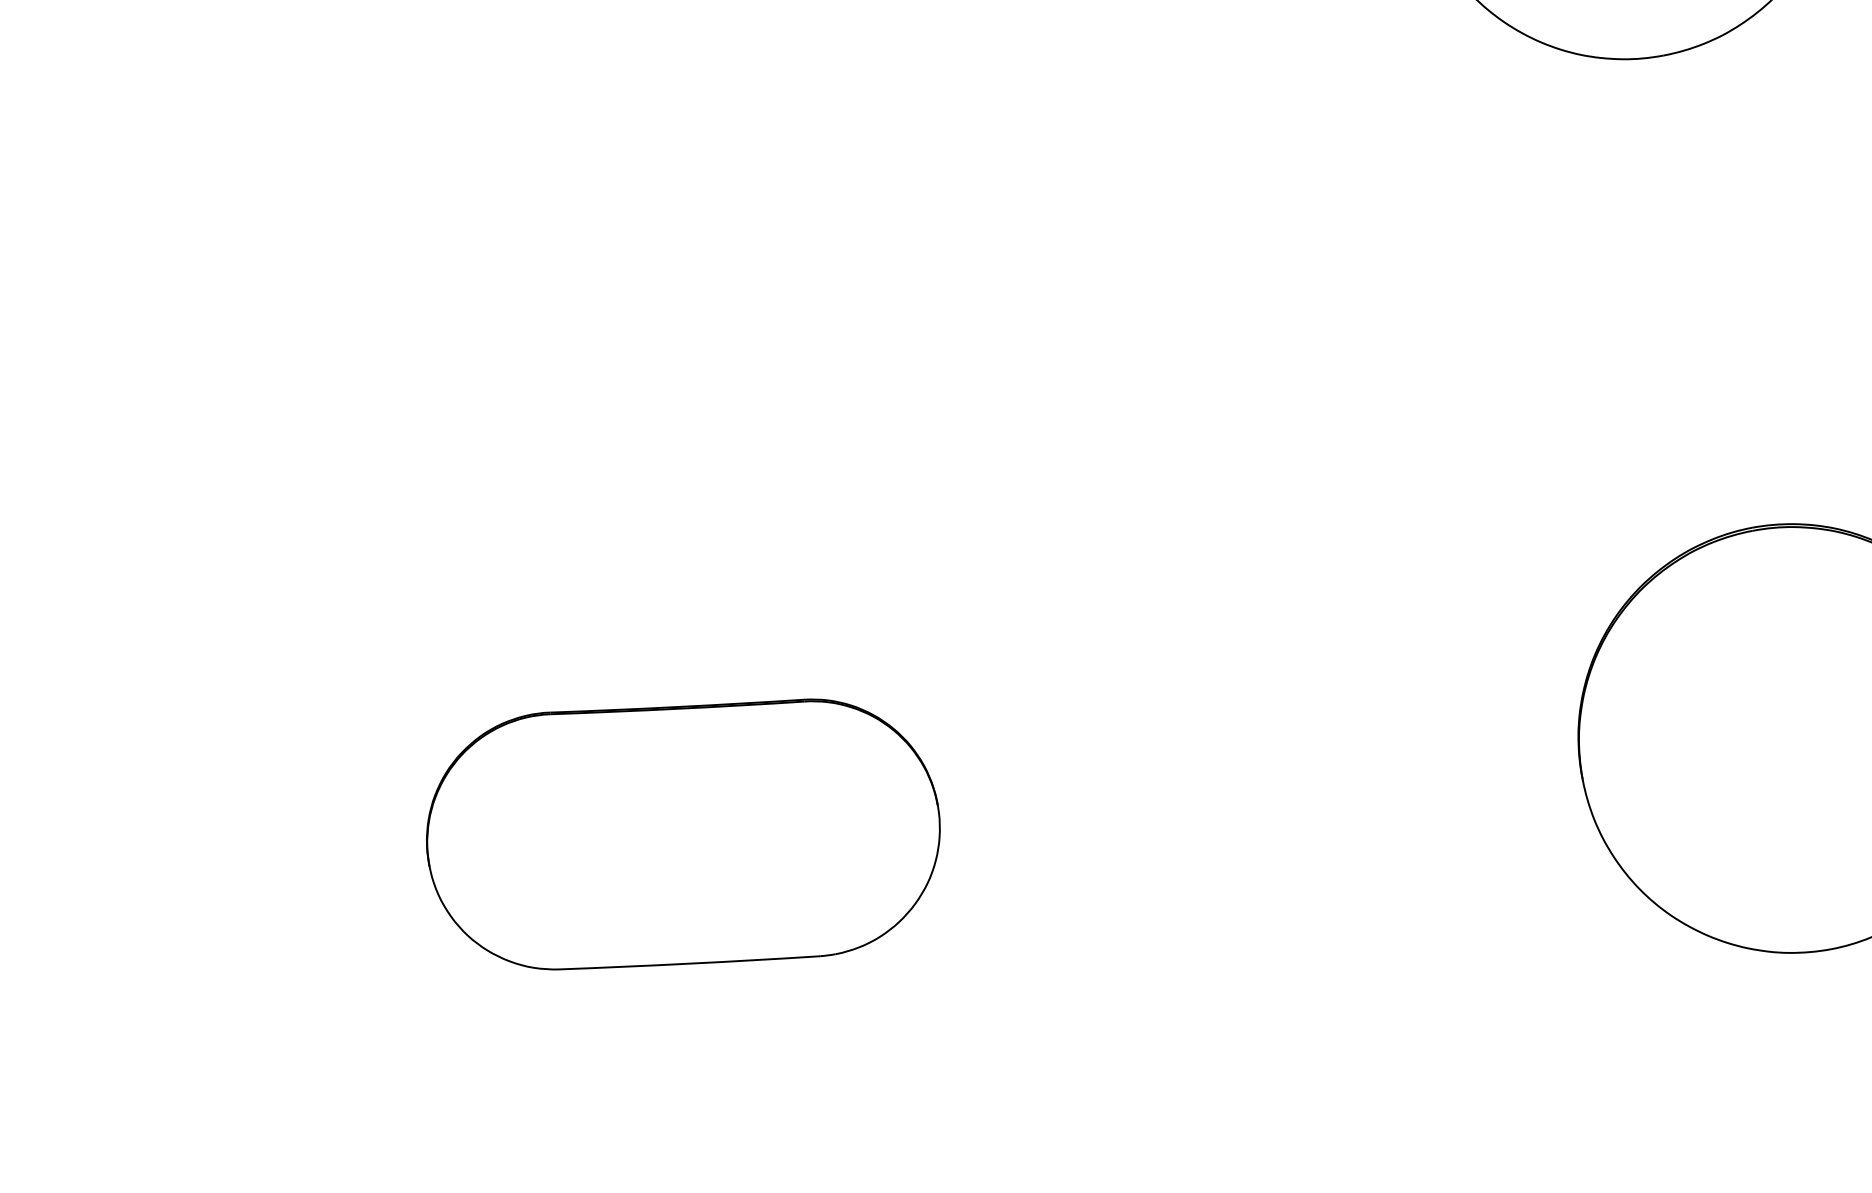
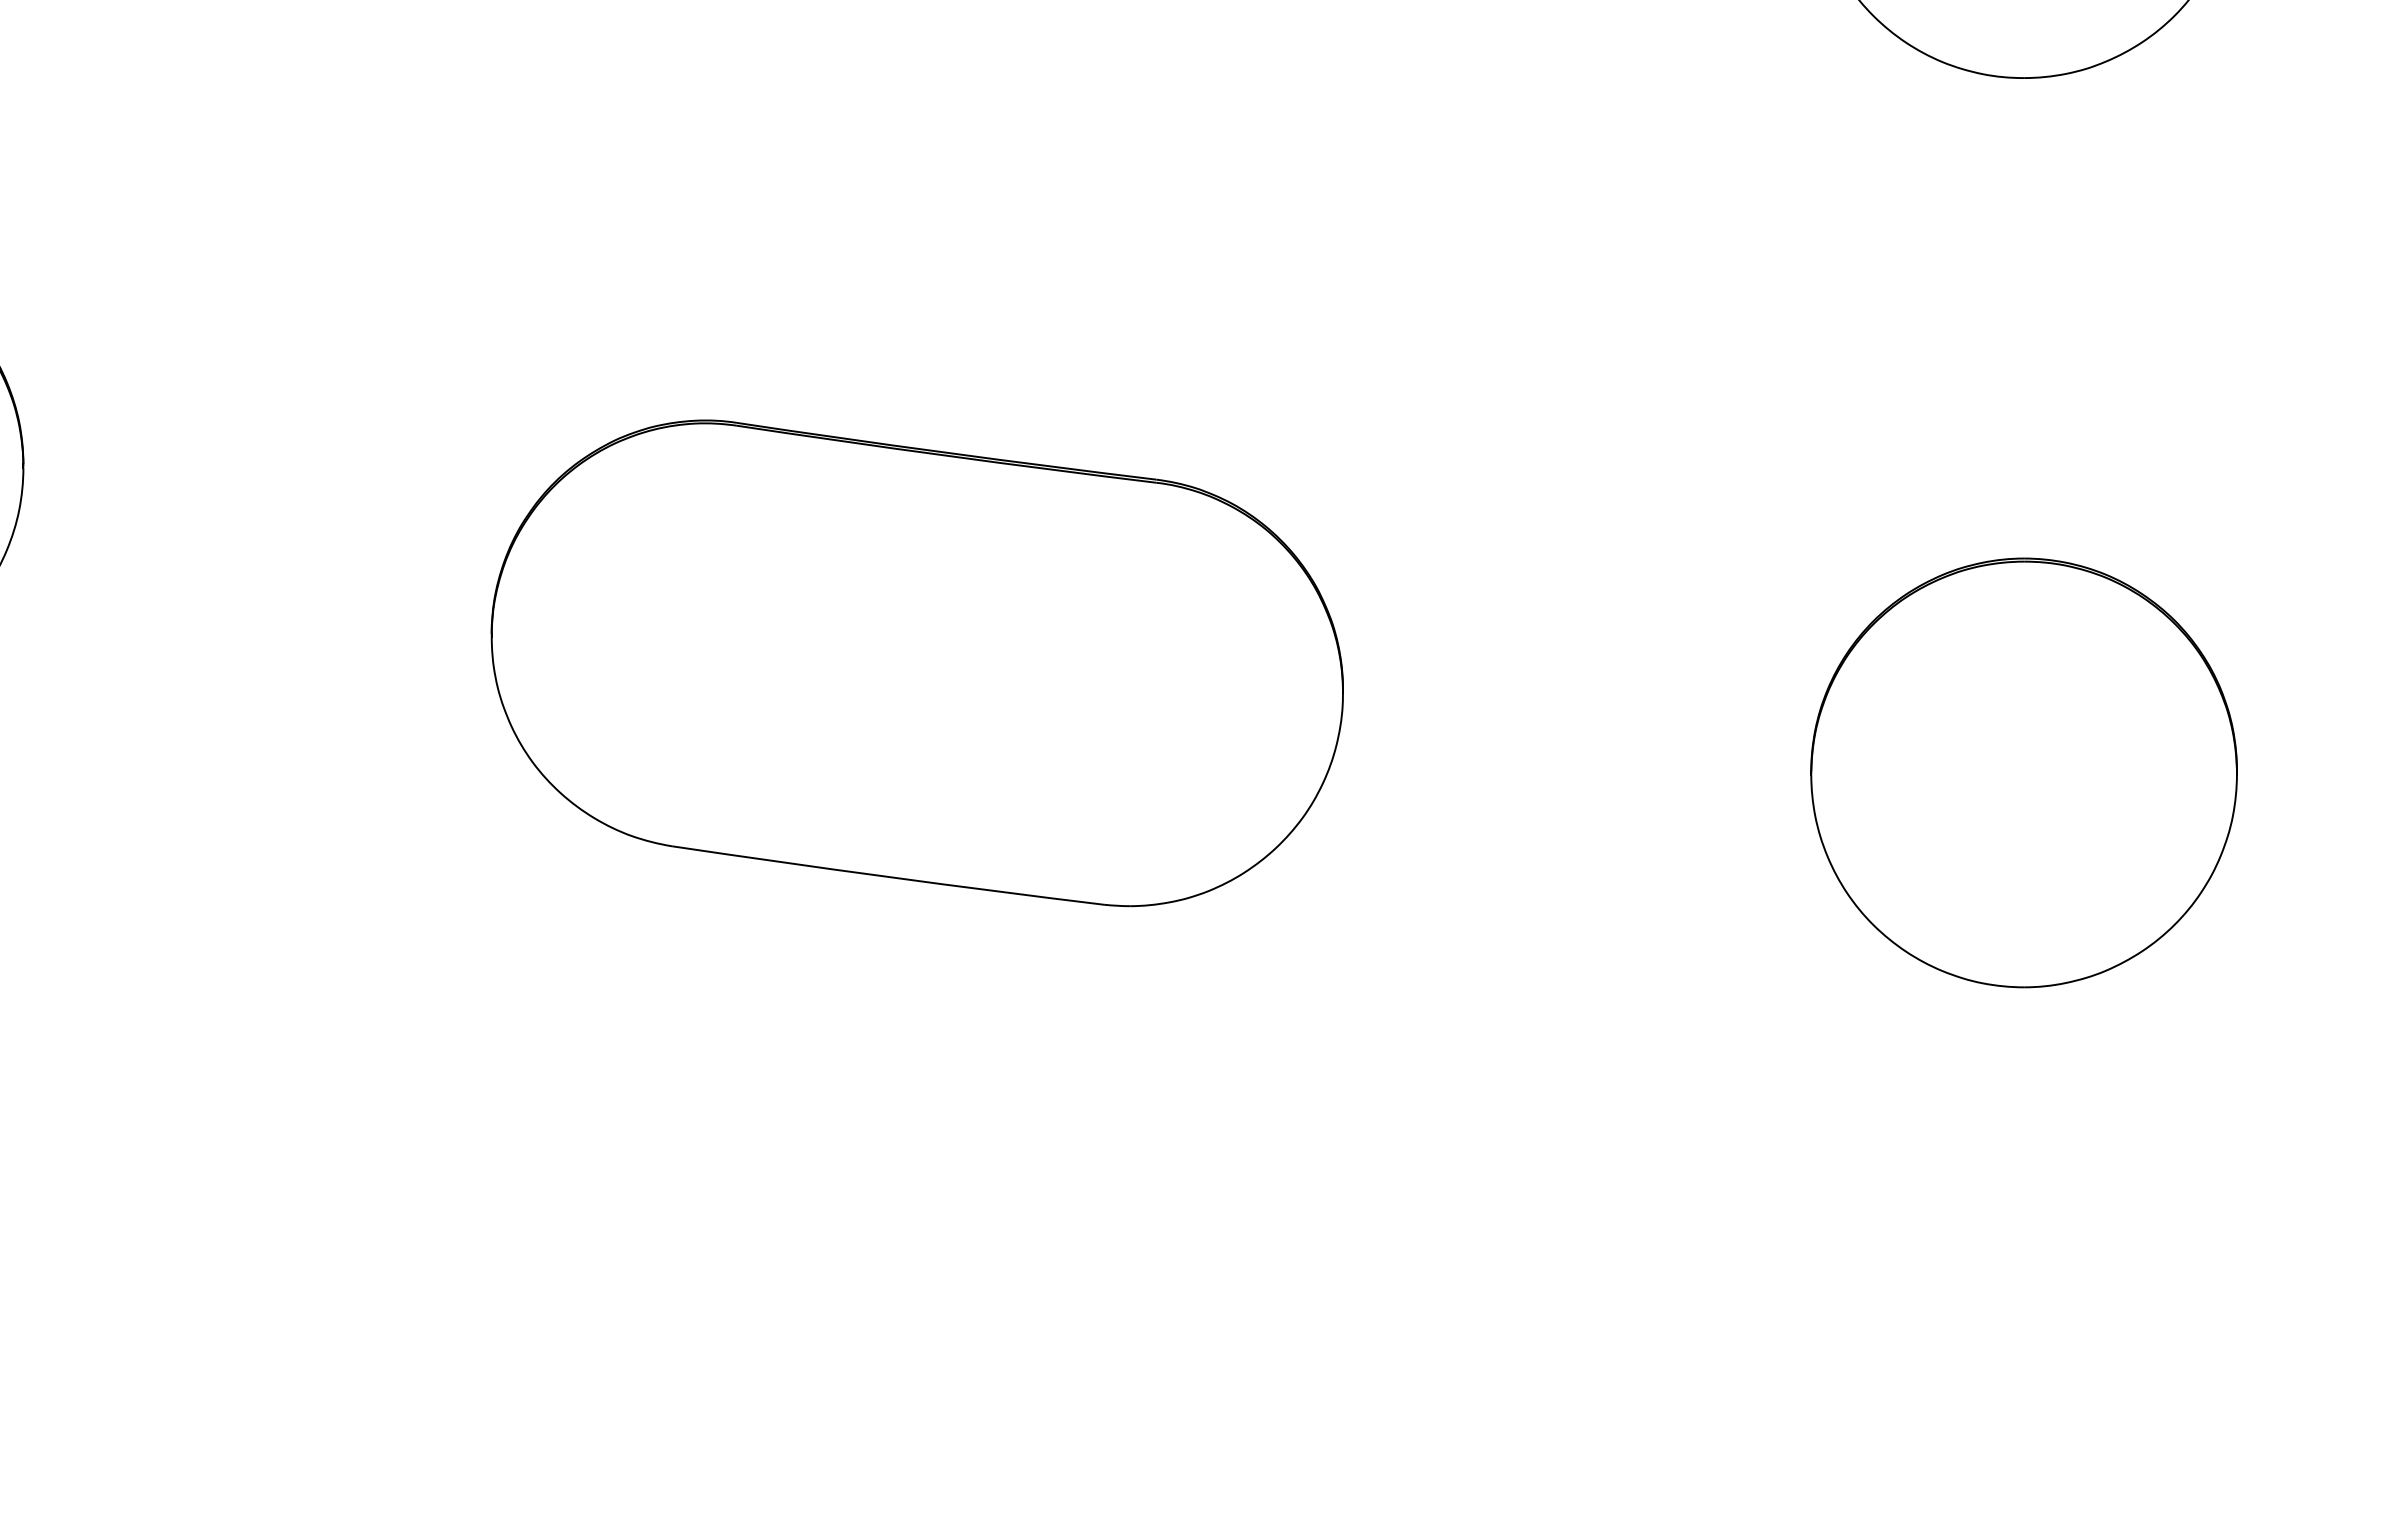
part: (682, 834) -> (916, 663), size x1.67

